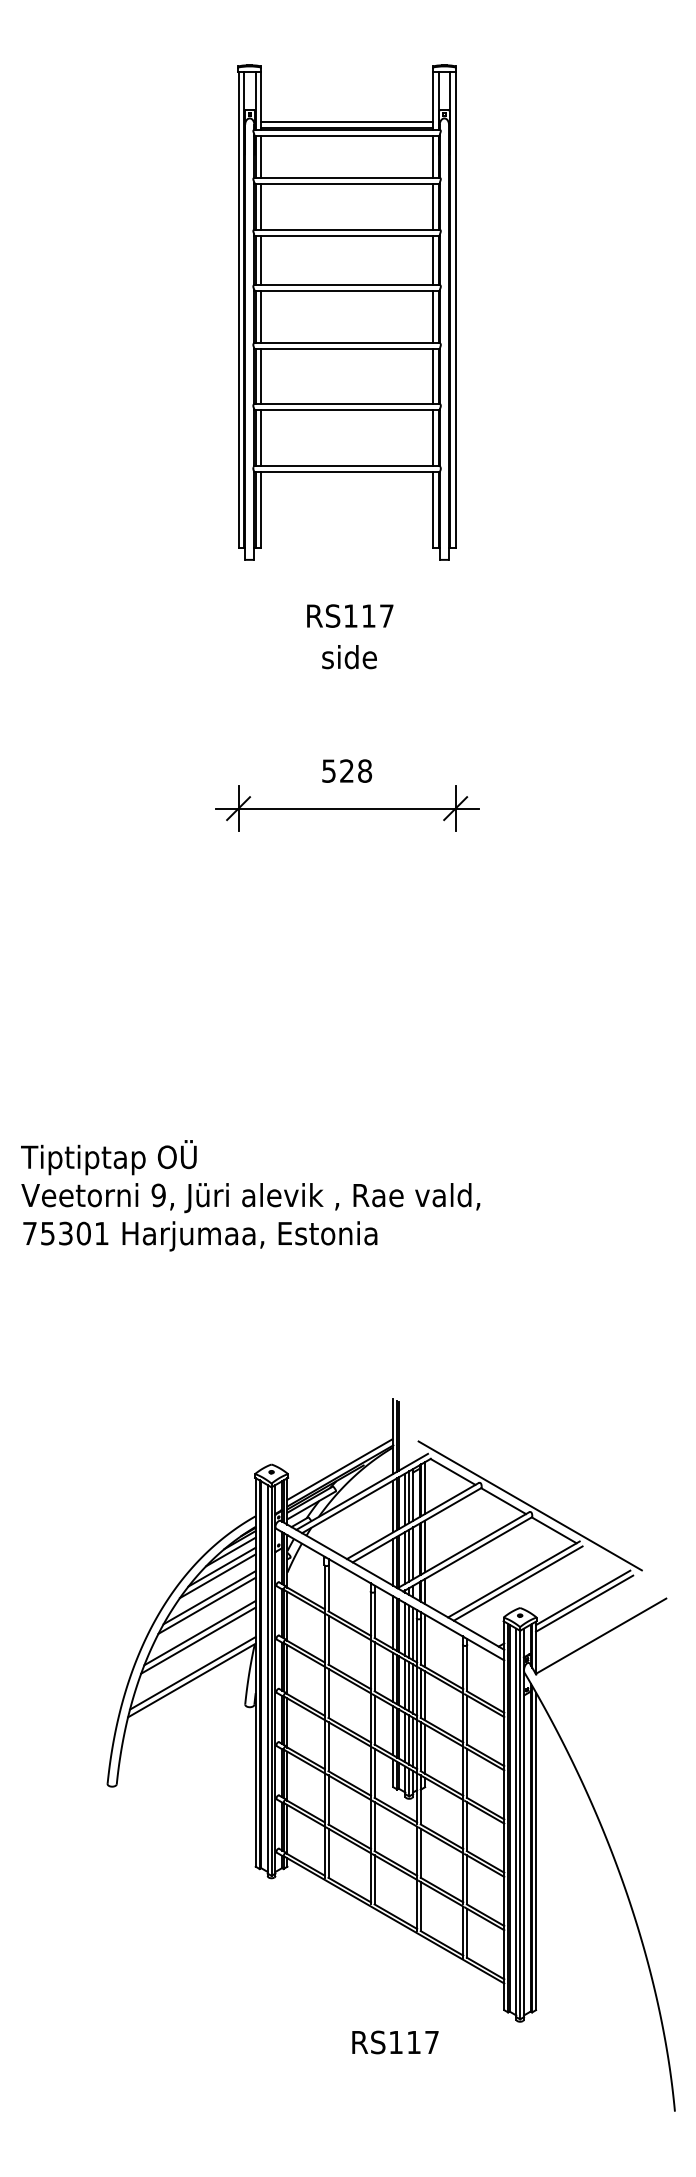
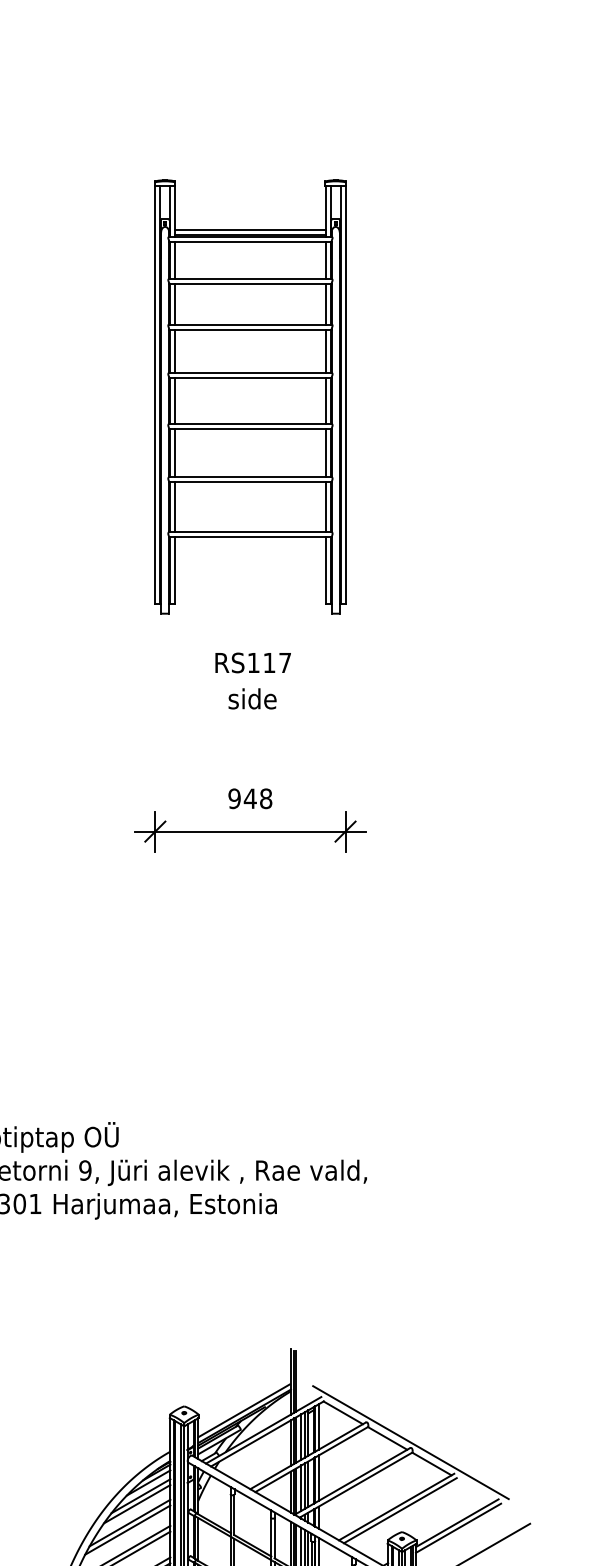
text: (338, 770) -> (242, 798), 528 -> 948

